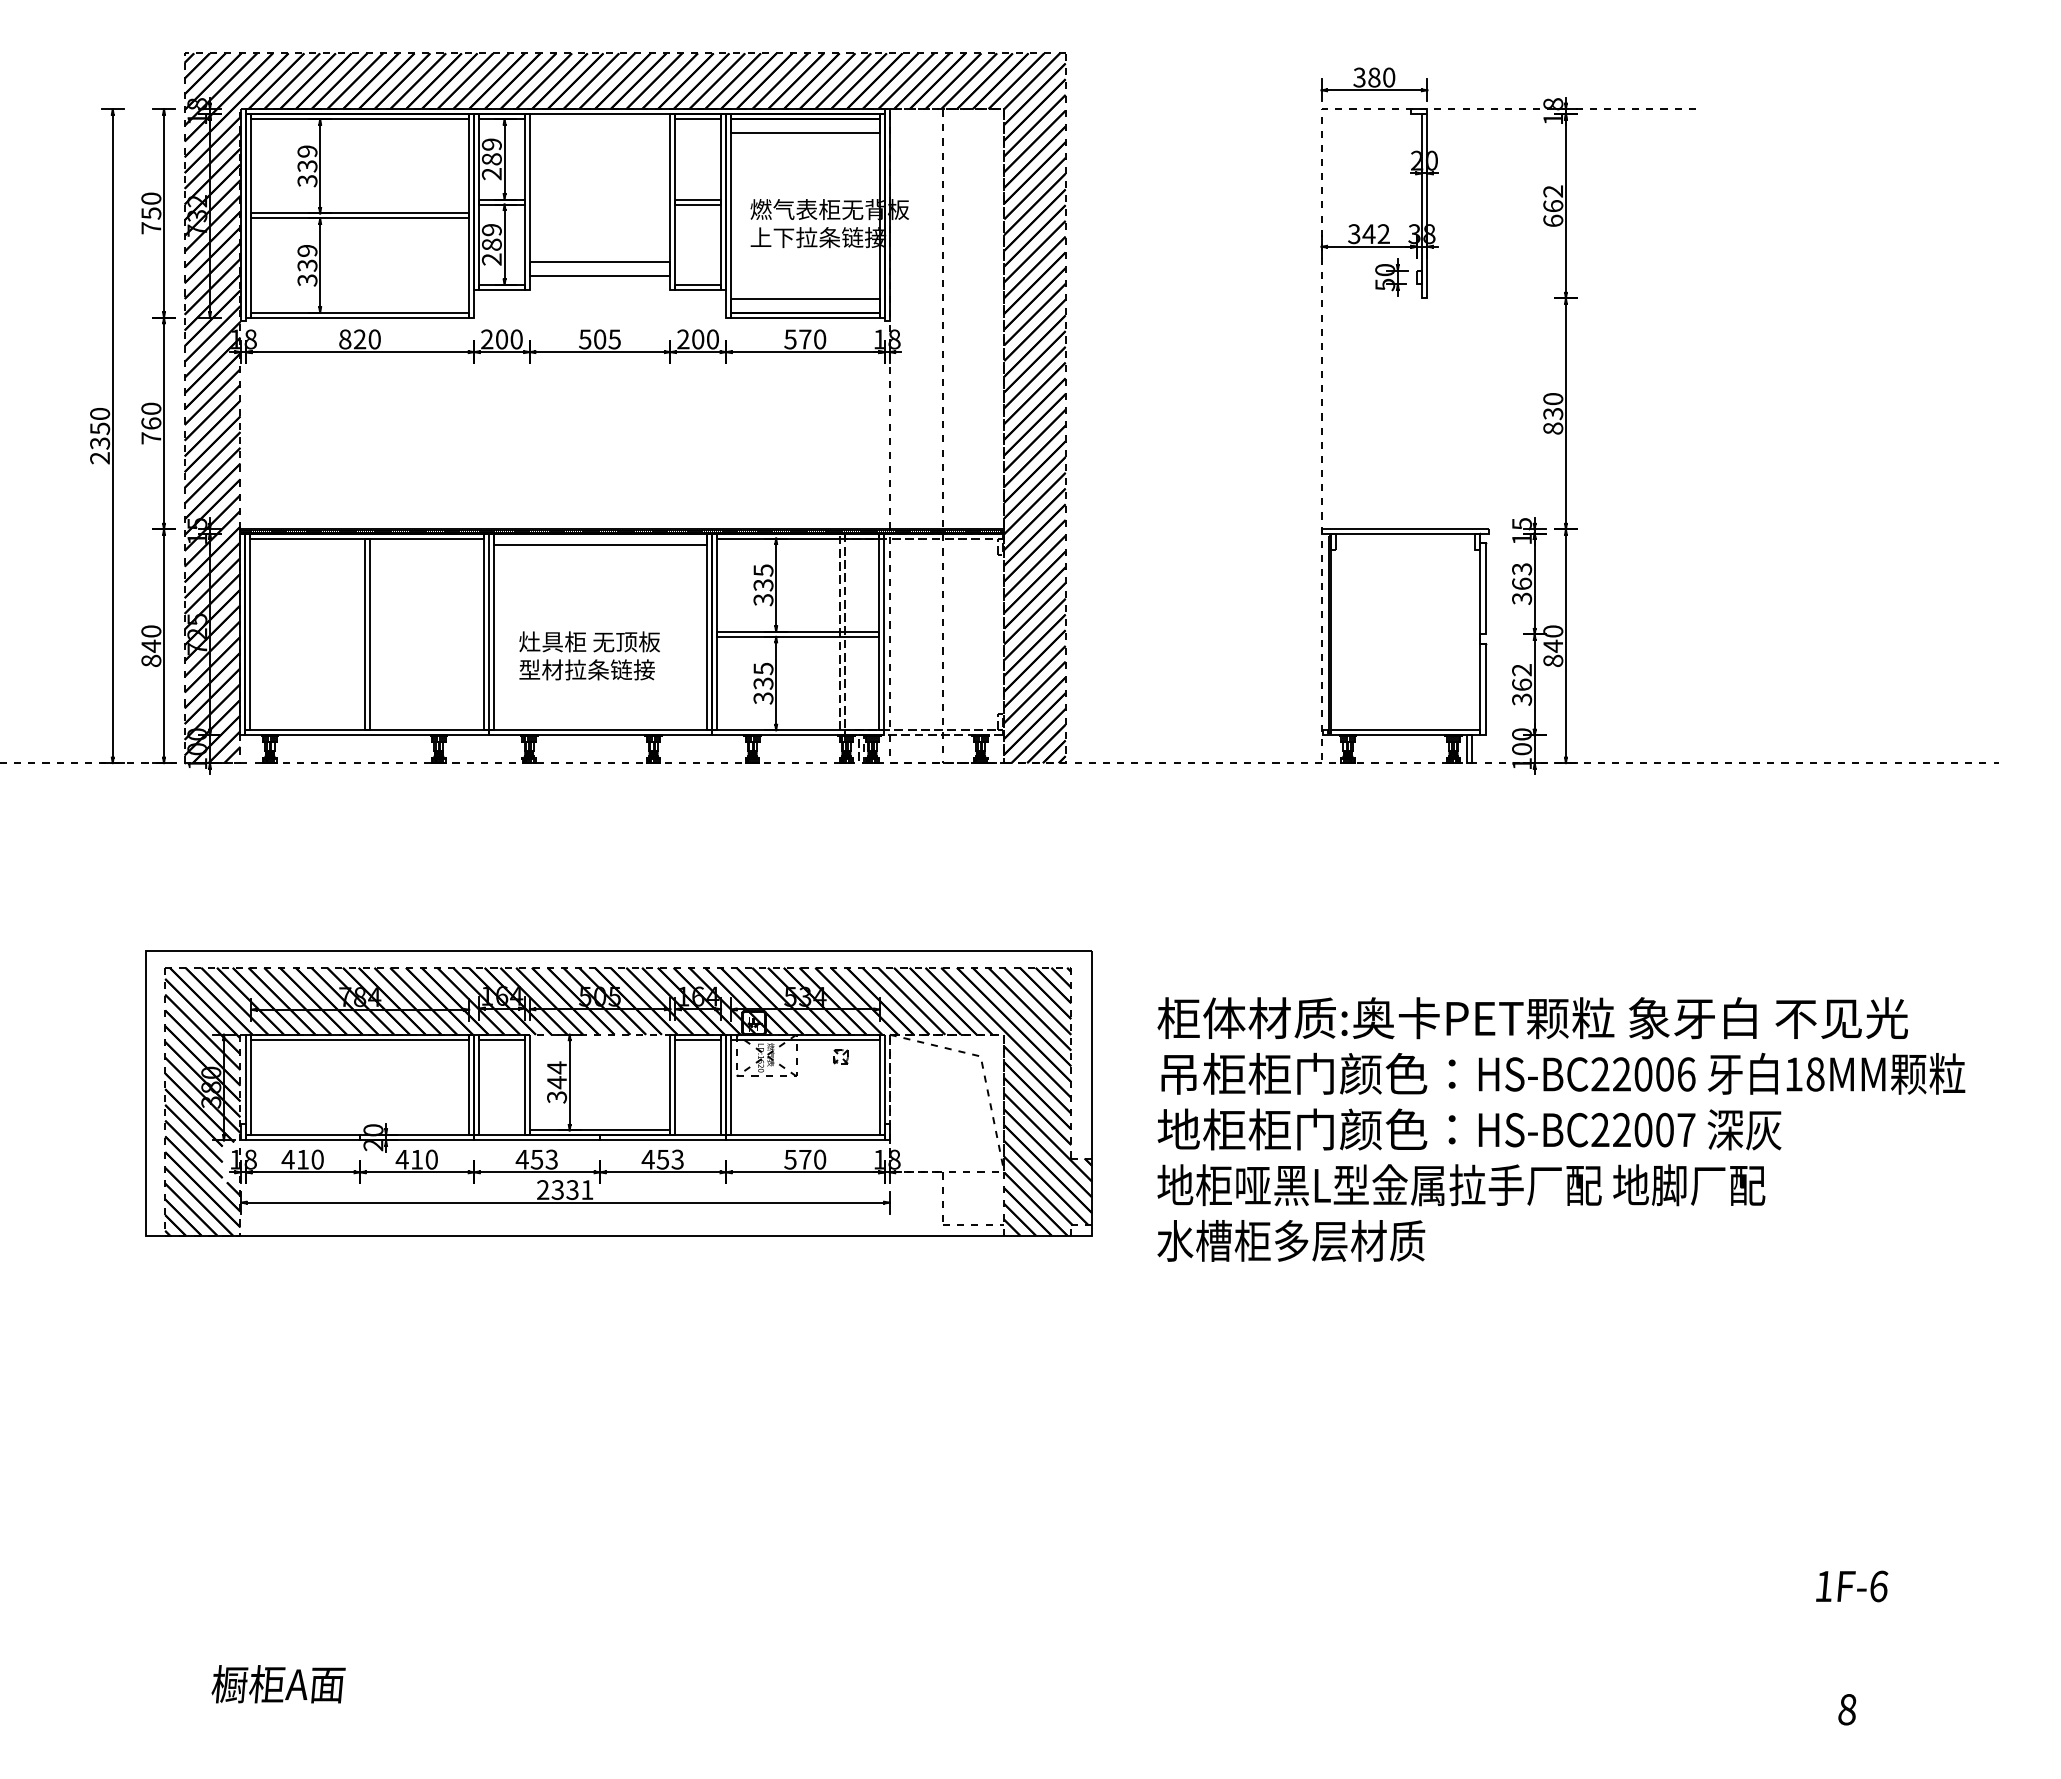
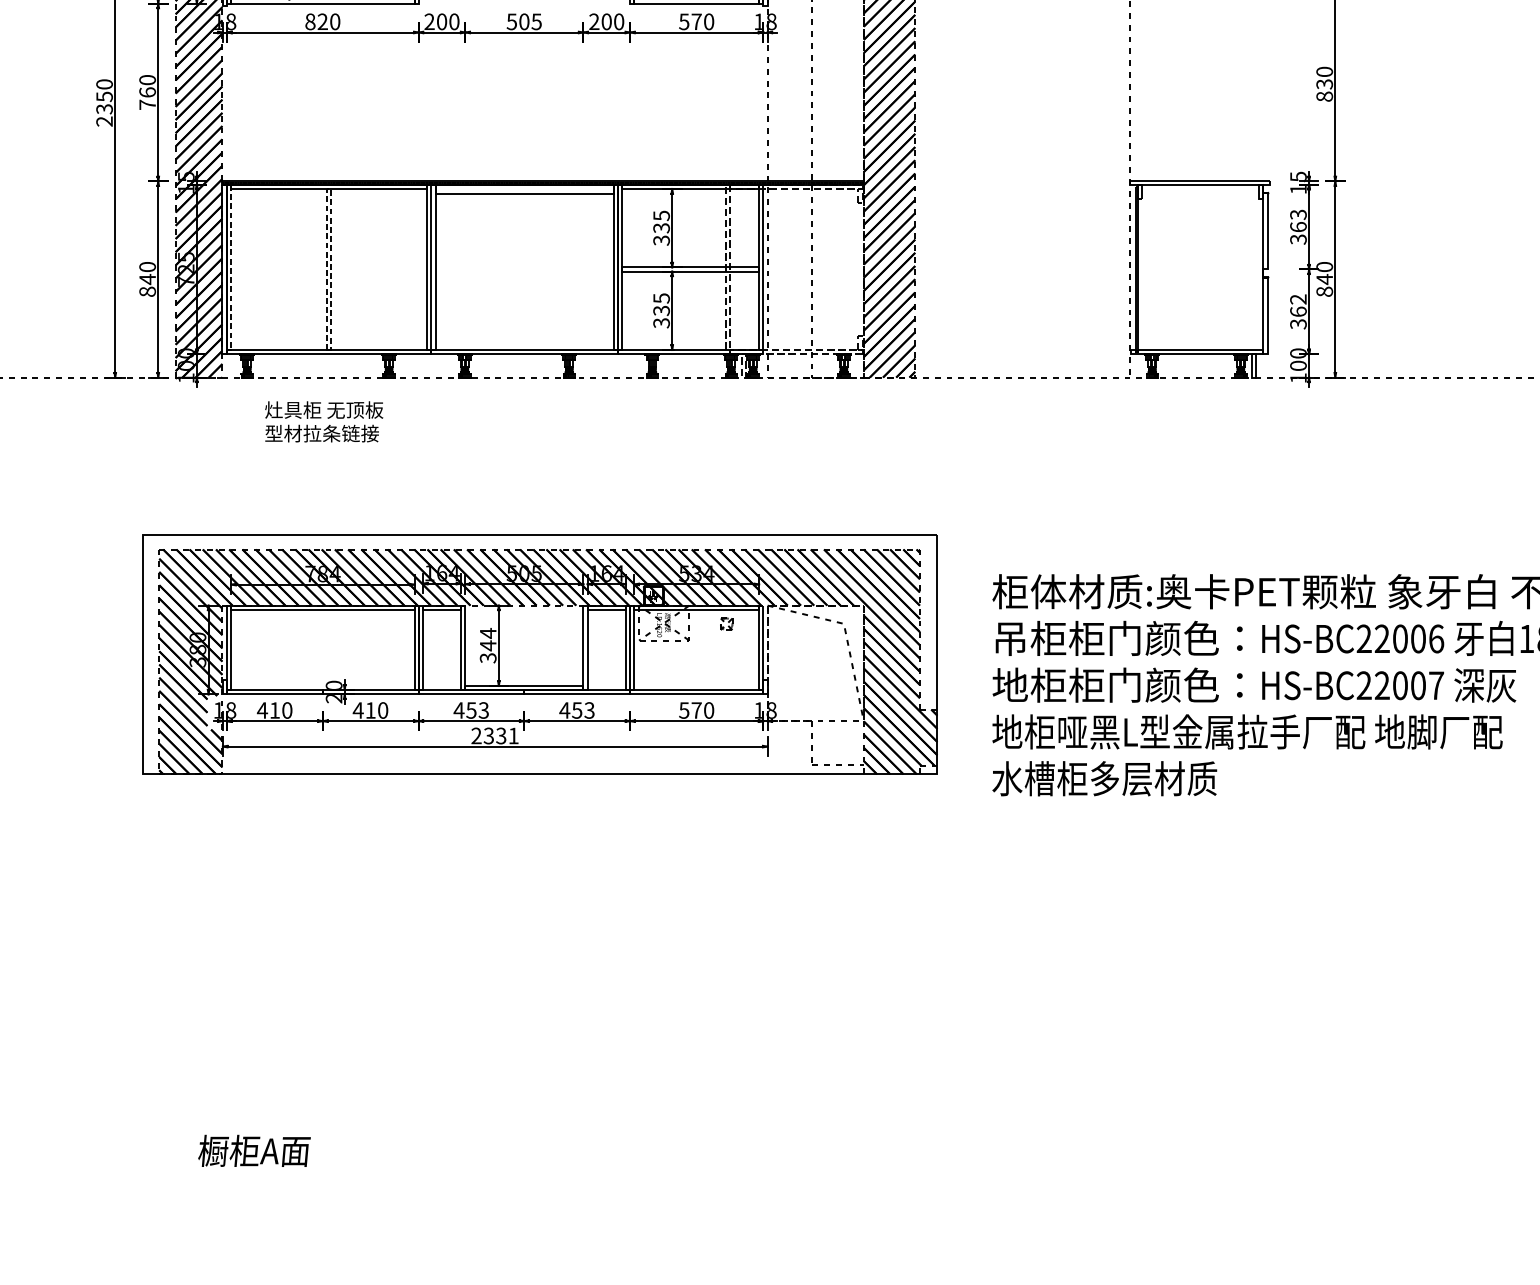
line: (367, 538) -> (329, 188), solid -> dashed
line: (250, 632) -> (230, 267), solid -> dashed
text: (589, 655) -> (324, 421), moved

